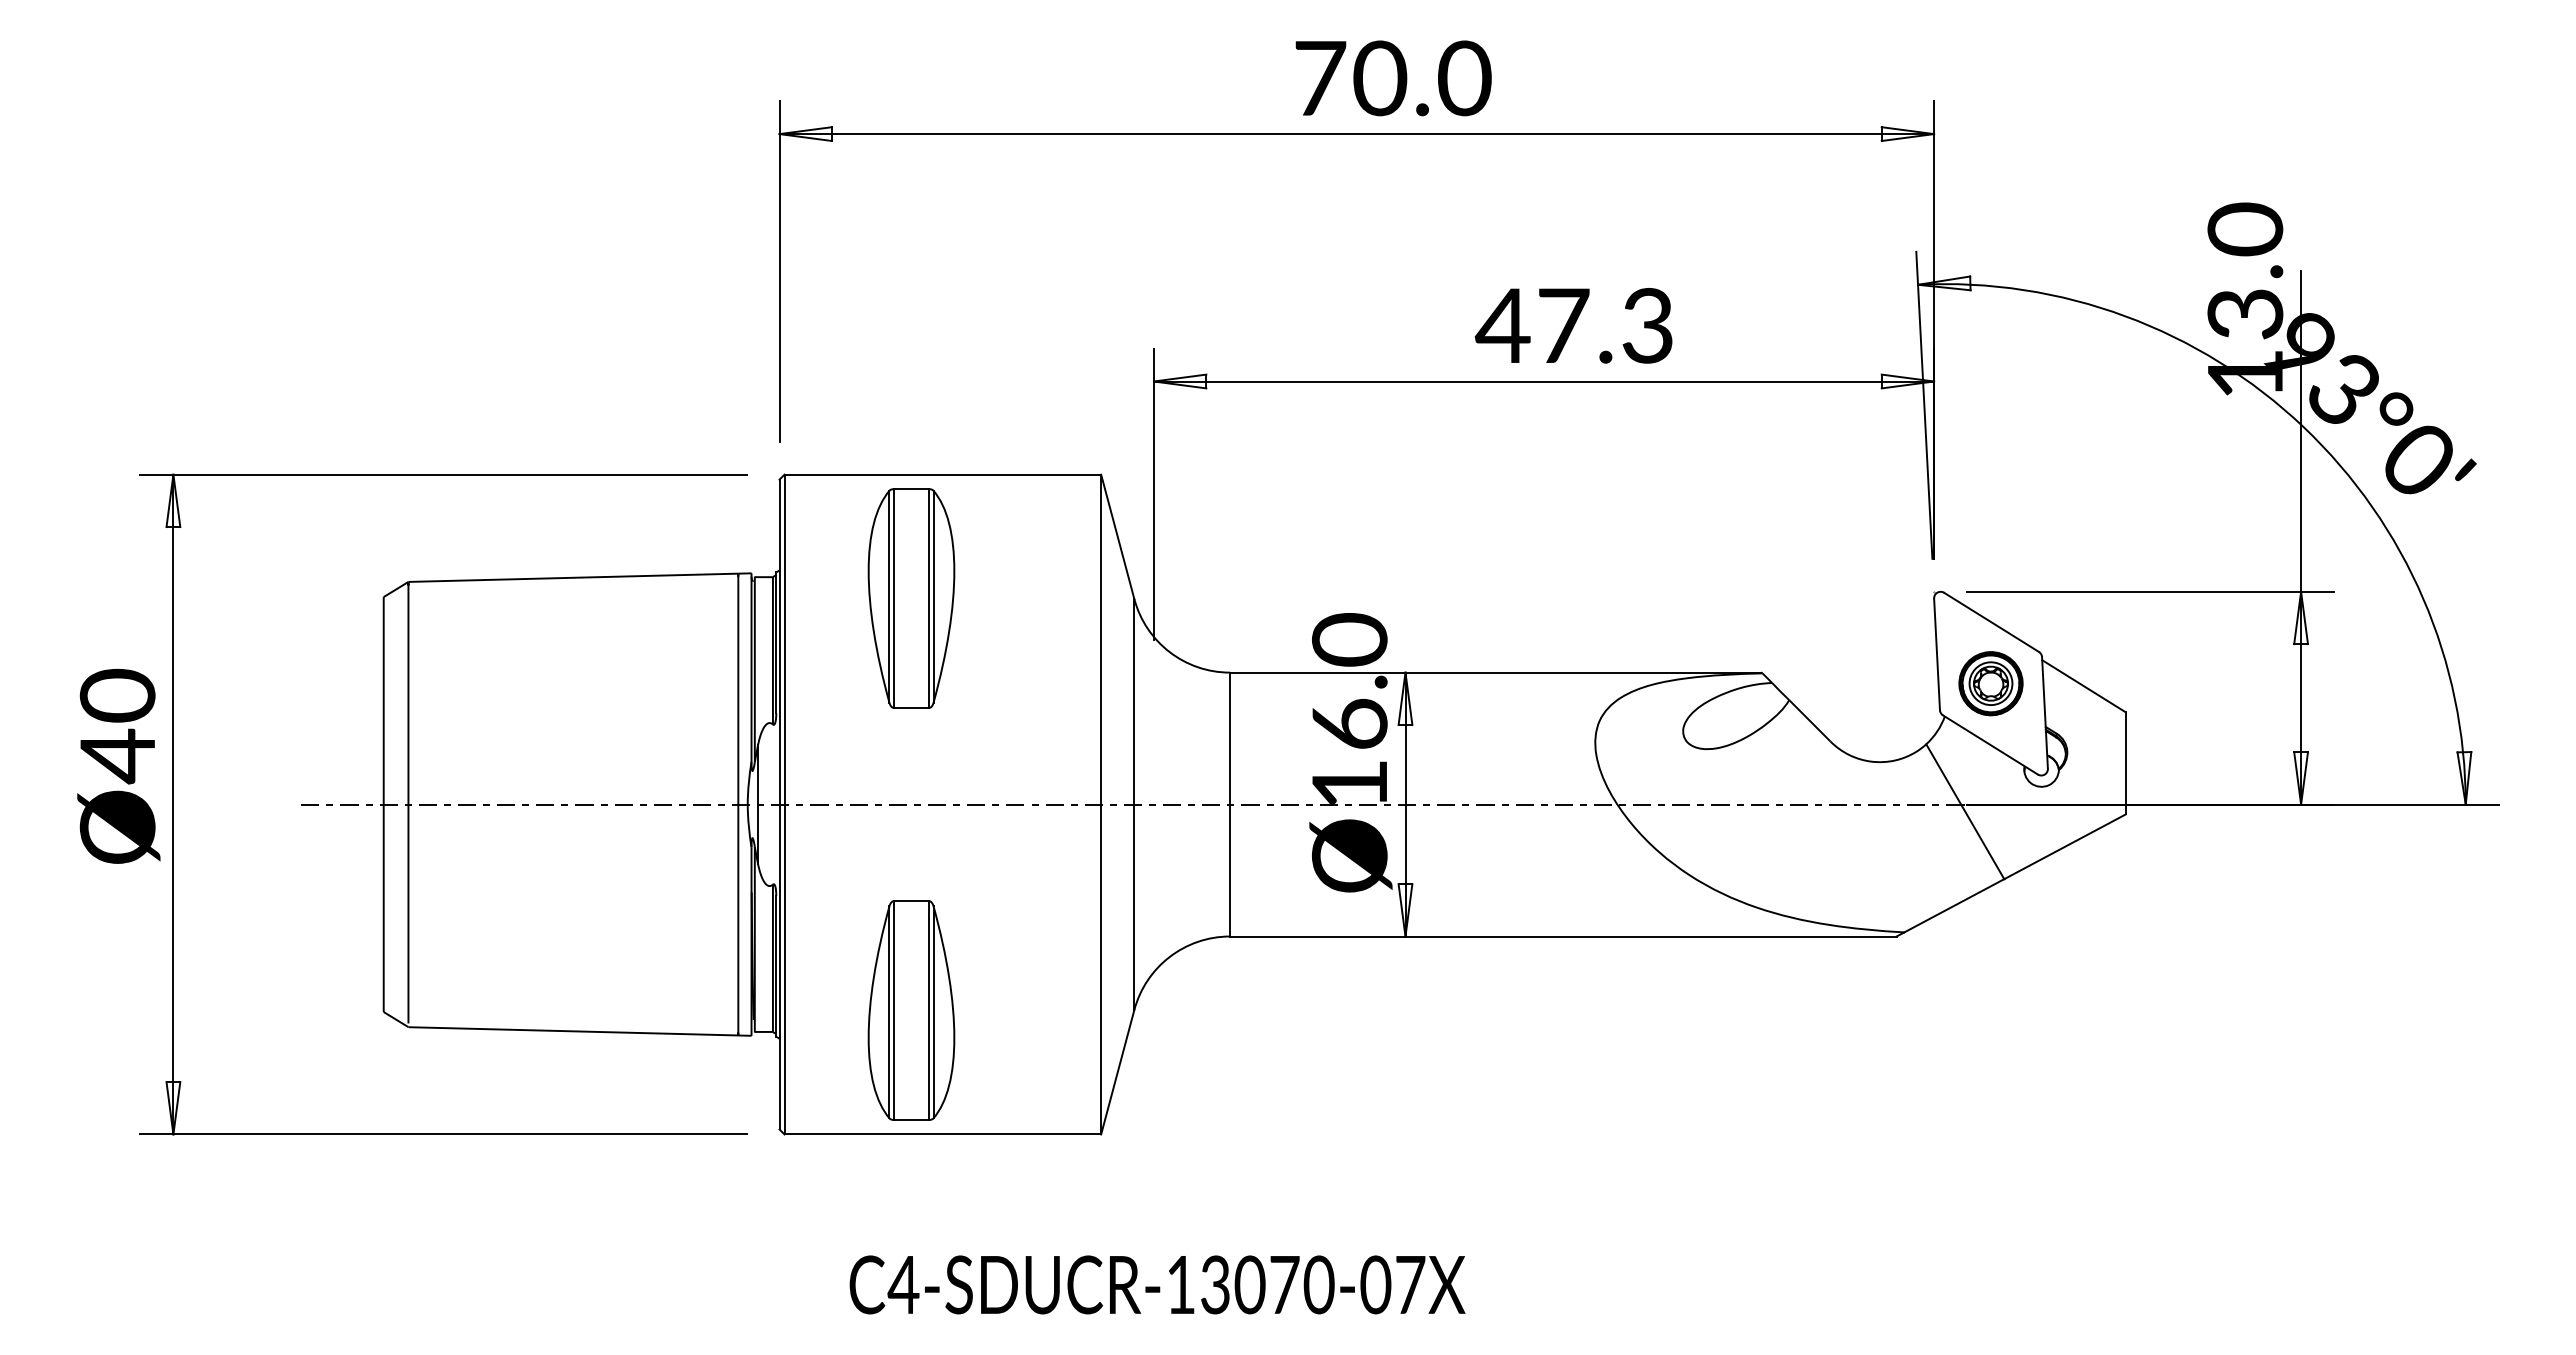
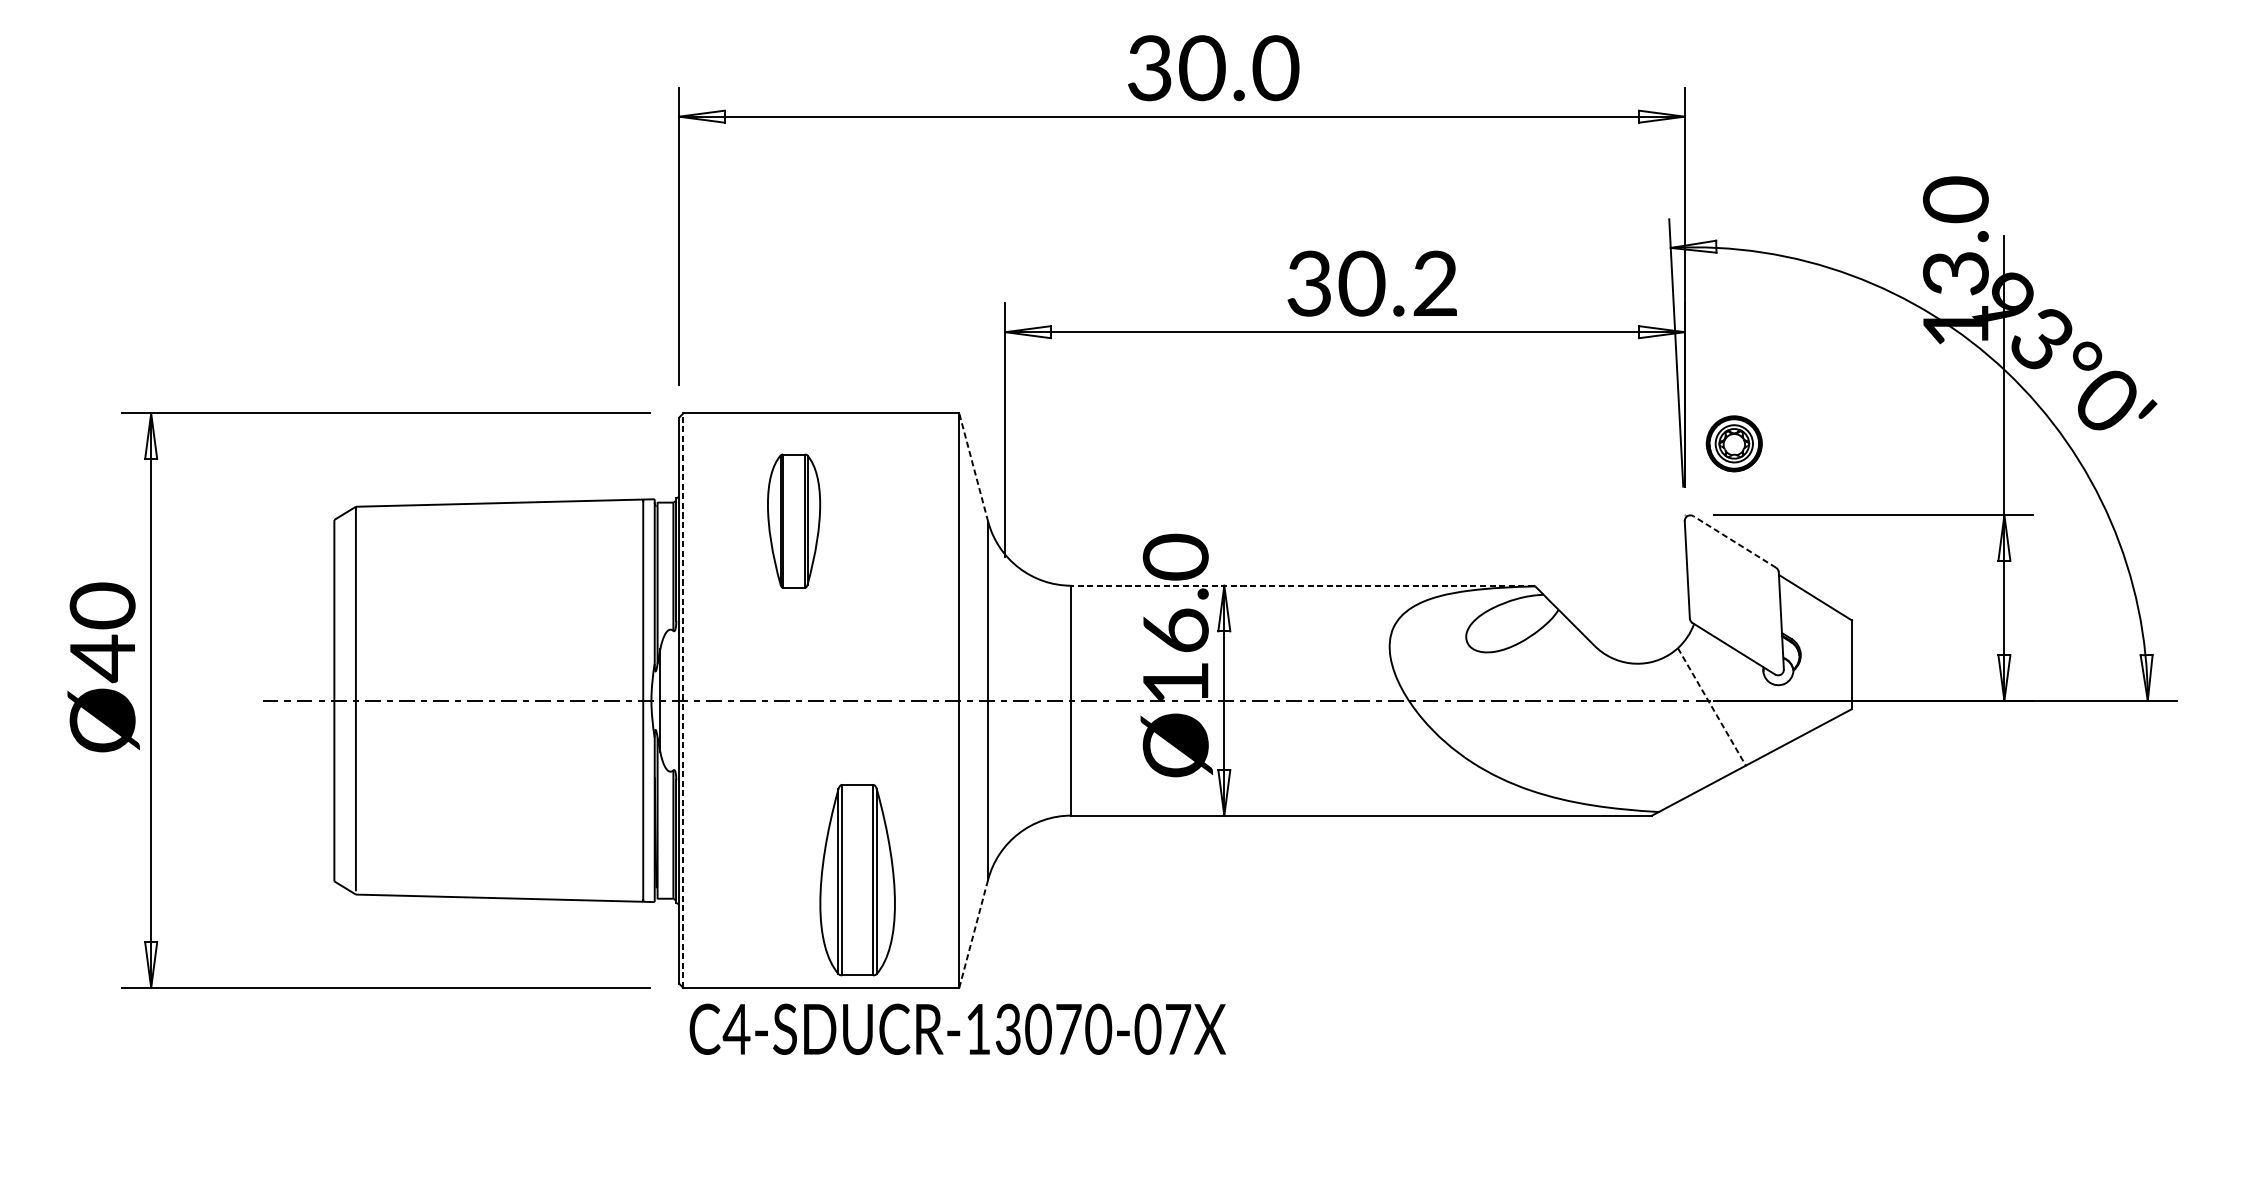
text: (1320, 78) -> (1150, 68), 70.0 -> 30.0
text: (1573, 325) -> (1370, 283), 47.3 -> 30.2
line: (1117, 536) -> (973, 467), solid -> dashed
part: (911, 598) -> (794, 521), size x0.7
line: (1991, 622) -> (1734, 542), solid -> dashed
line: (1494, 672) -> (1301, 585), solid -> dashed
part: (1990, 683) -> (1733, 443), moved
line: (784, 804) -> (683, 700), solid -> dashed
line: (1965, 811) -> (1712, 706), solid -> dashed
part: (911, 1010) -> (857, 880), moved
line: (1117, 1071) -> (973, 933), solid -> dashed
text: (1157, 1284) -> (957, 1028), moved

